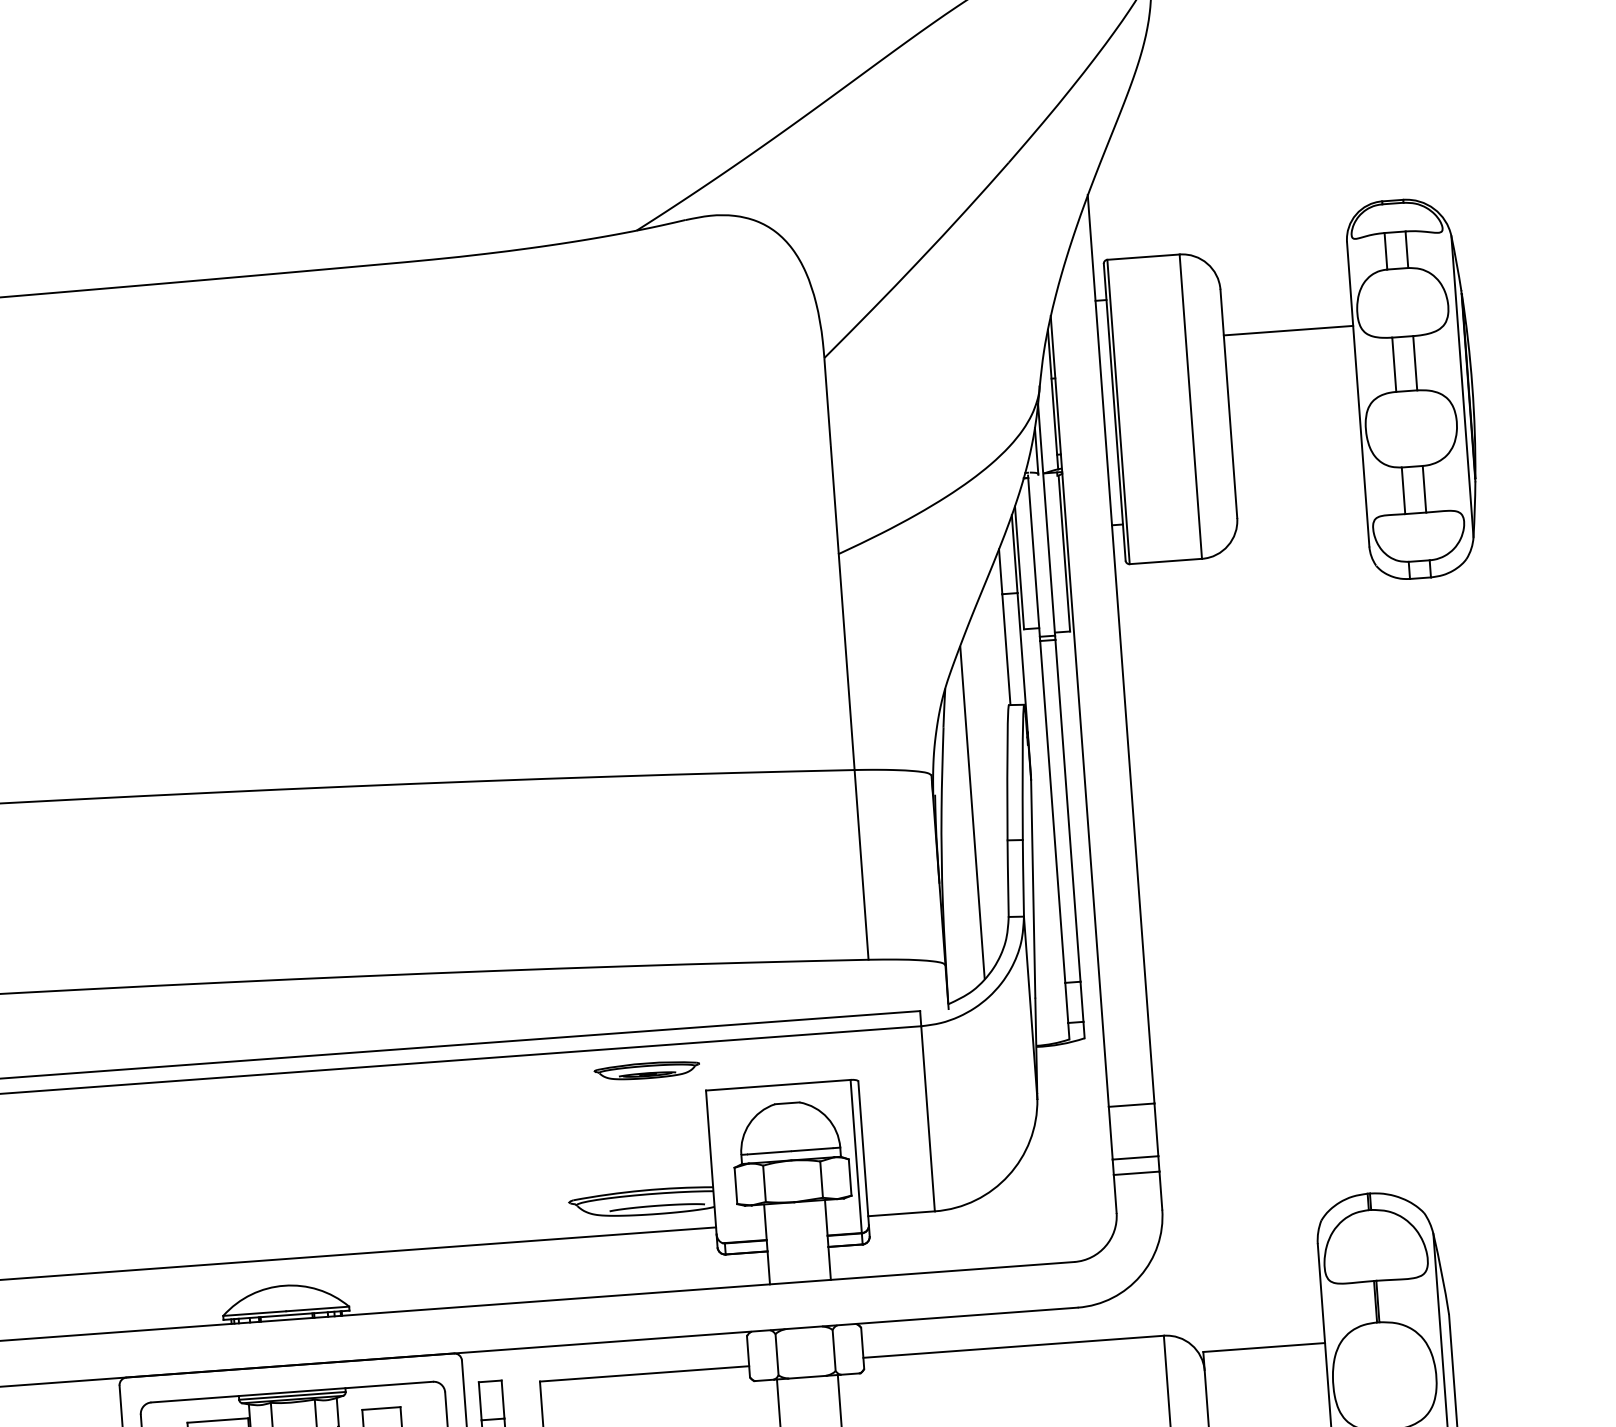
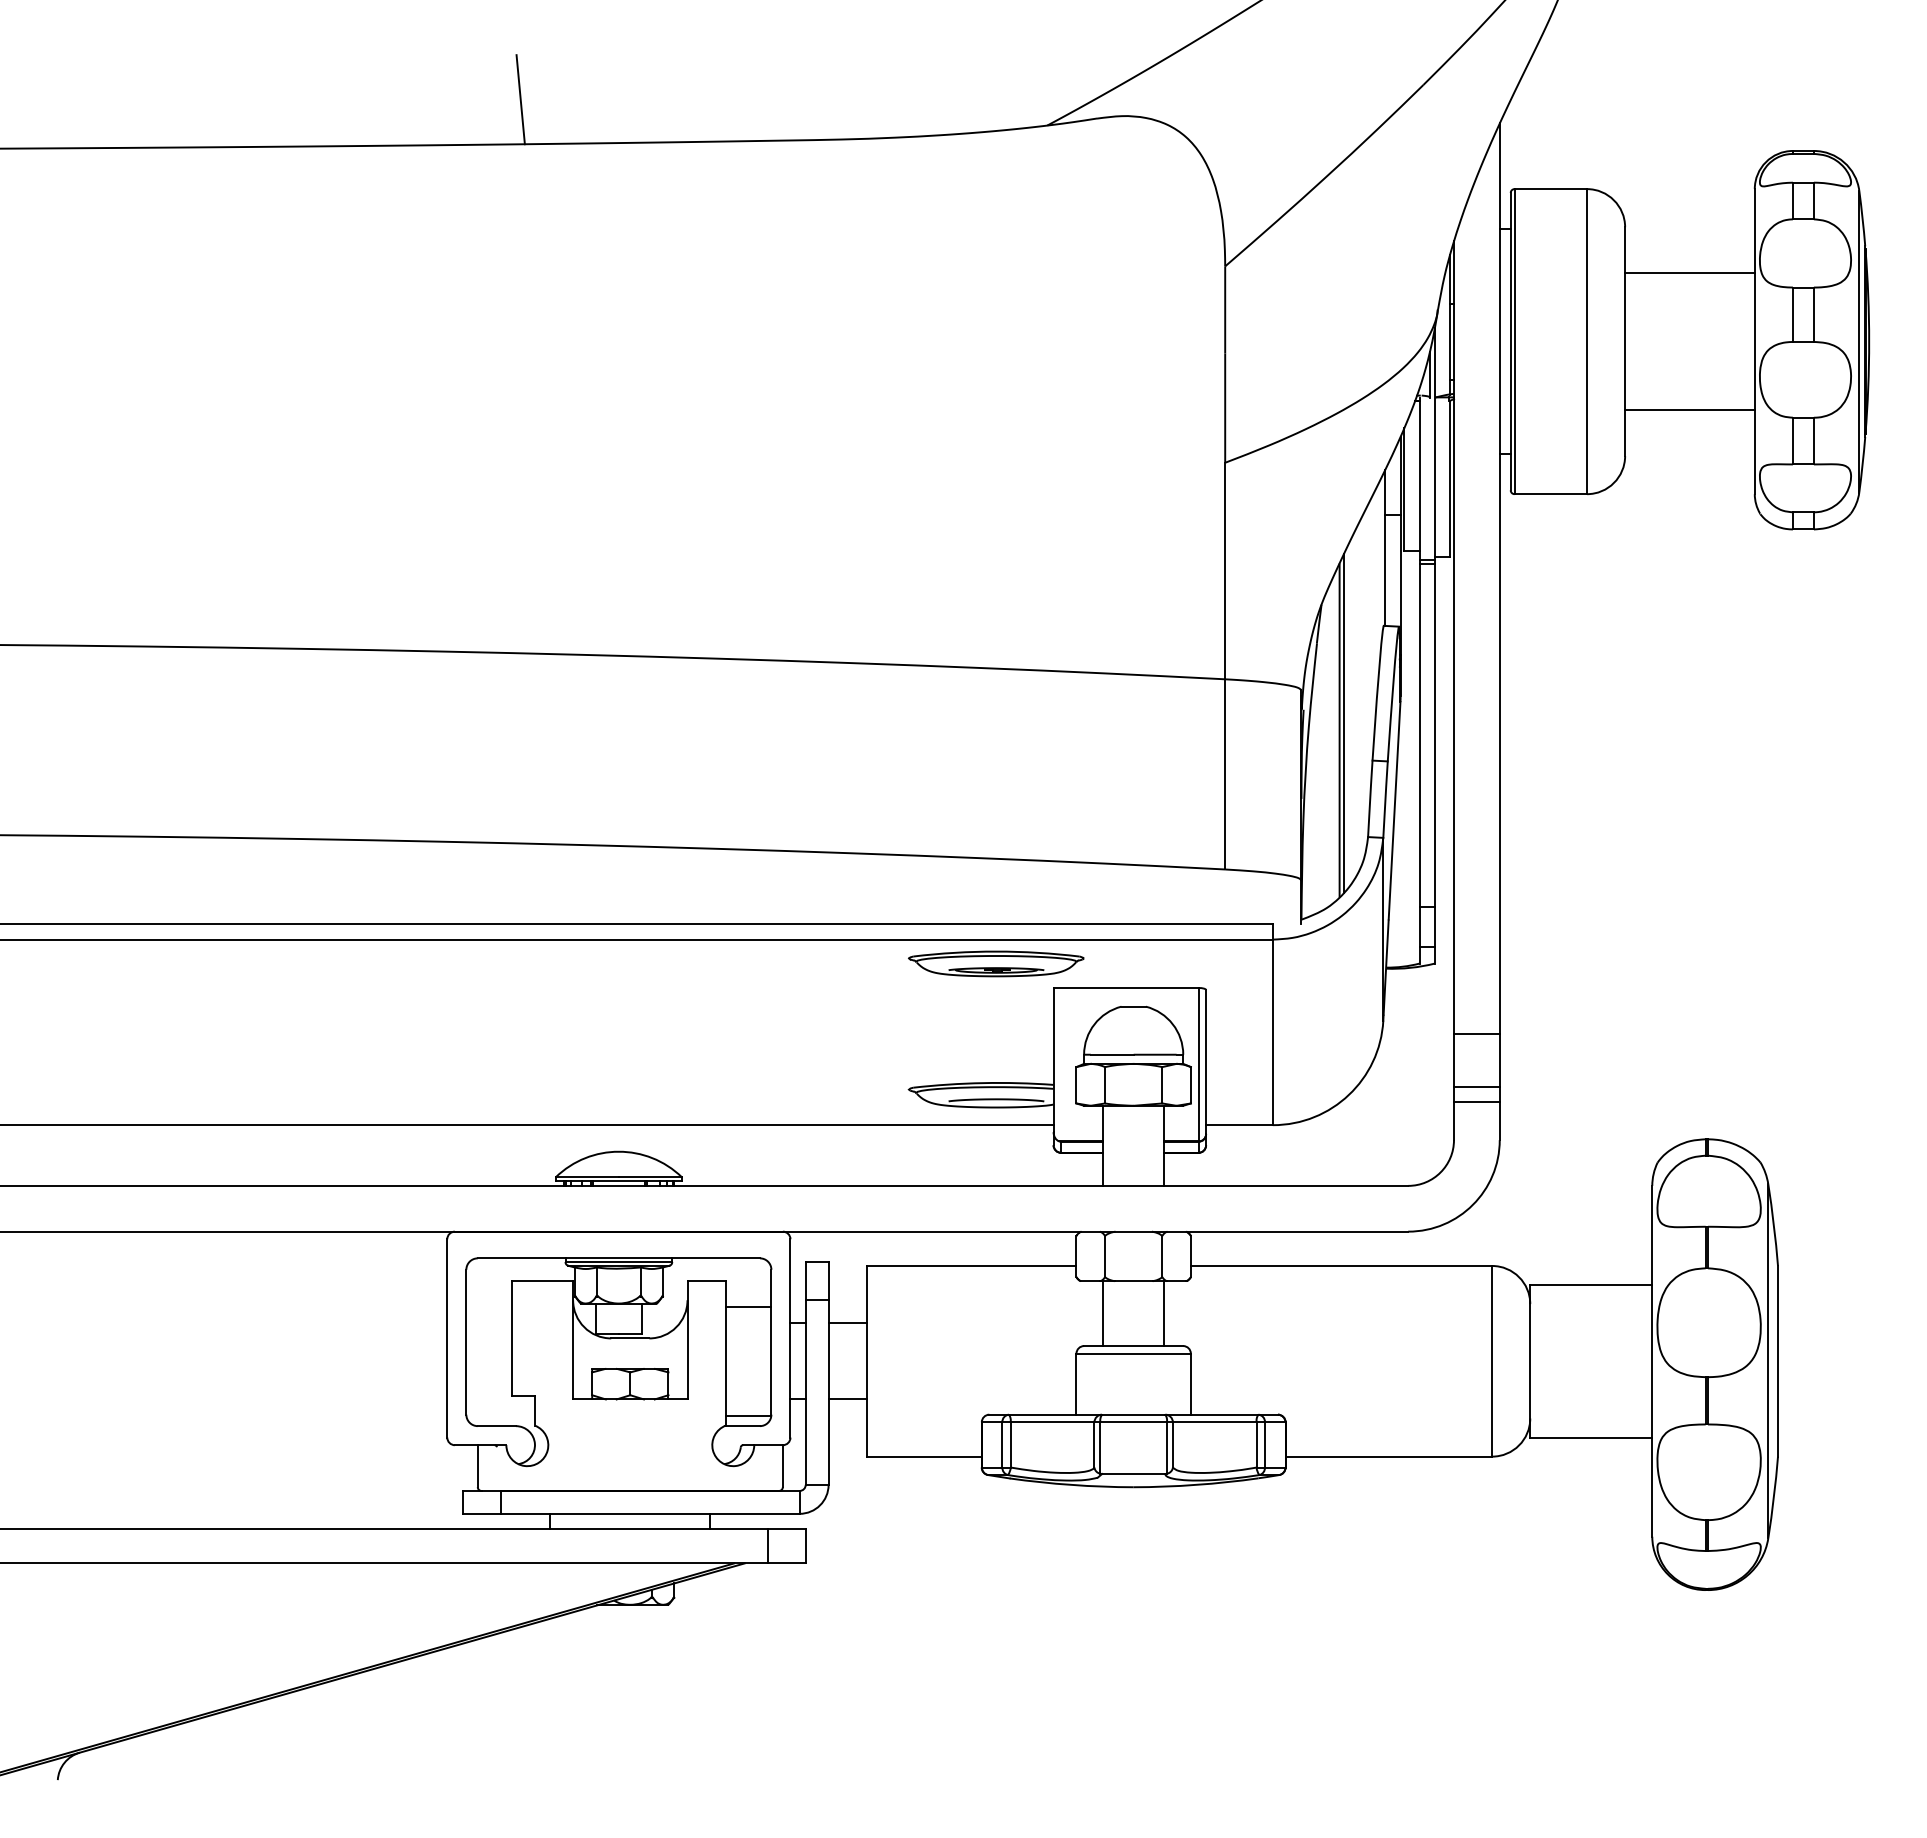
line: (109, 243) -> (520, 99), added
line: (1298, 467) -> (1689, 410), added
line: (976, 804) -> (1344, 722), added
part: (647, 1070) -> (996, 963), size x1.67

